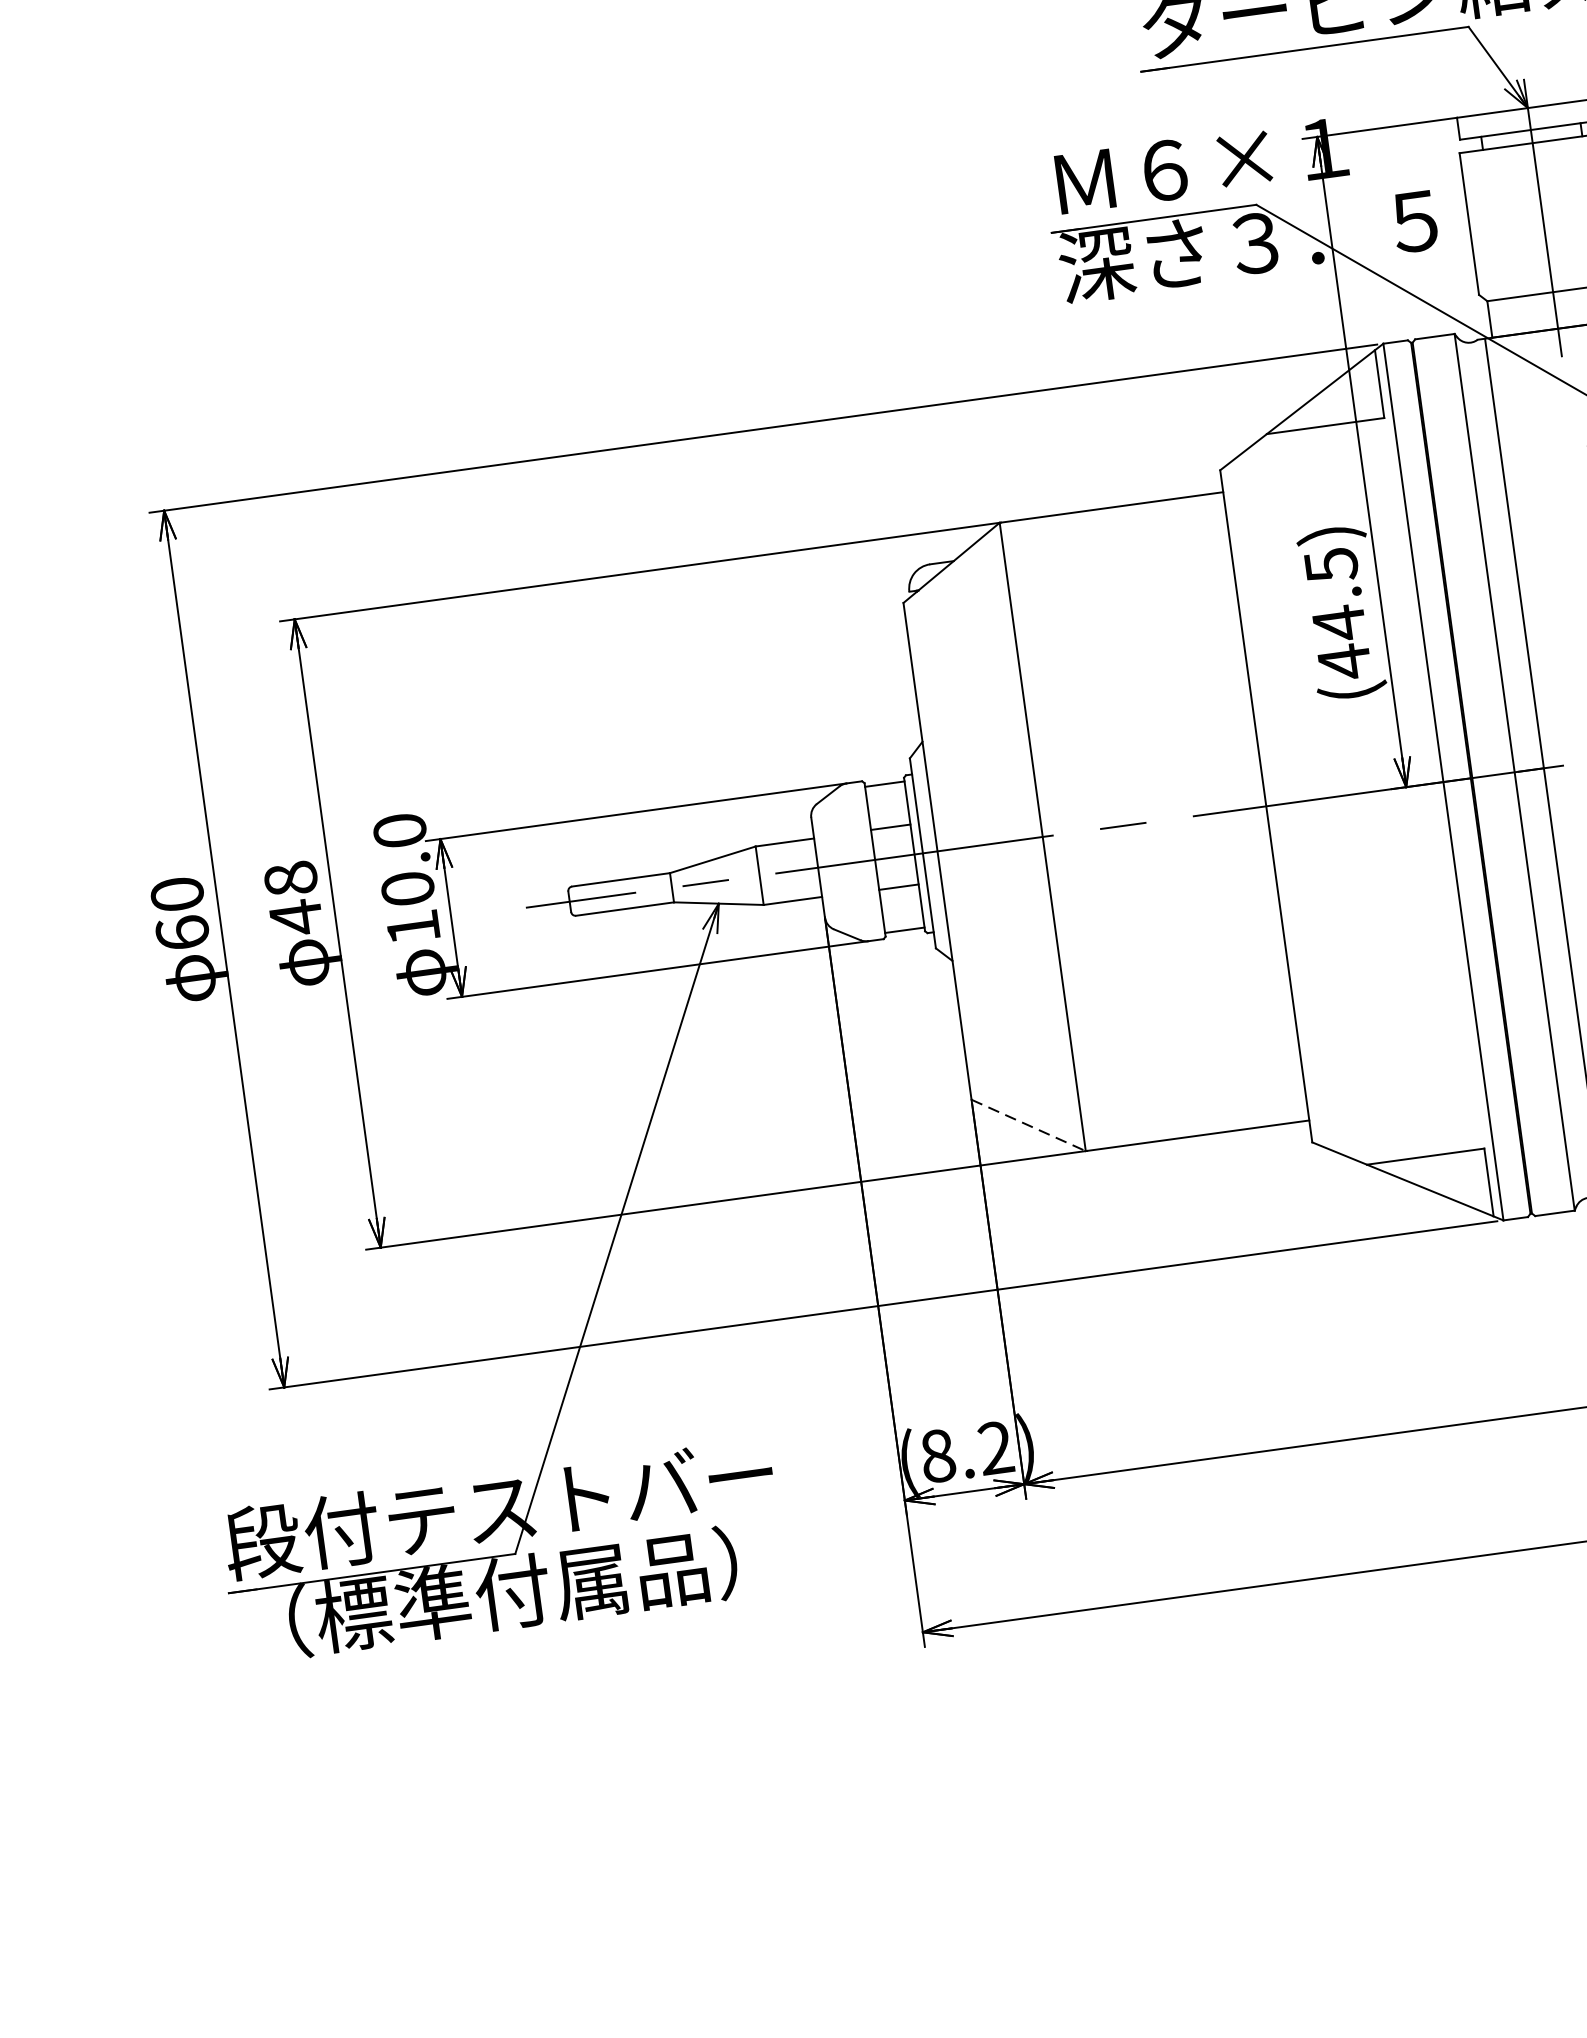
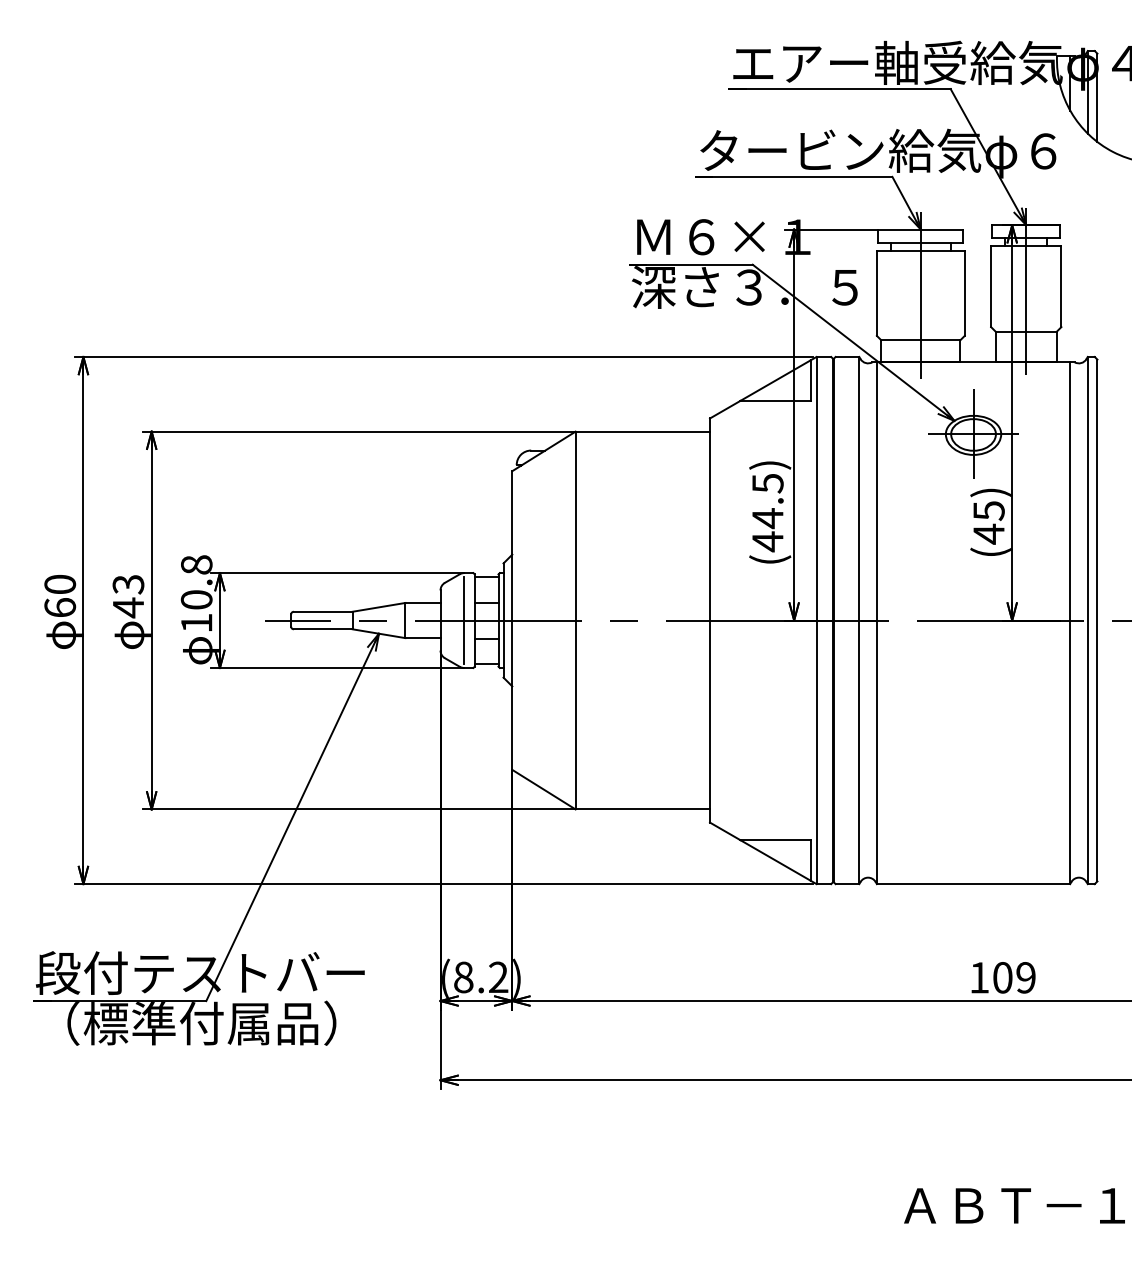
text: (399, 830) -> (196, 564), 10.0 -> 10.8
line: (857, 862) -> (464, 620), added
text: (290, 878) -> (128, 584), 48 -> 43
line: (1029, 1125) -> (544, 789), dashed -> solid

